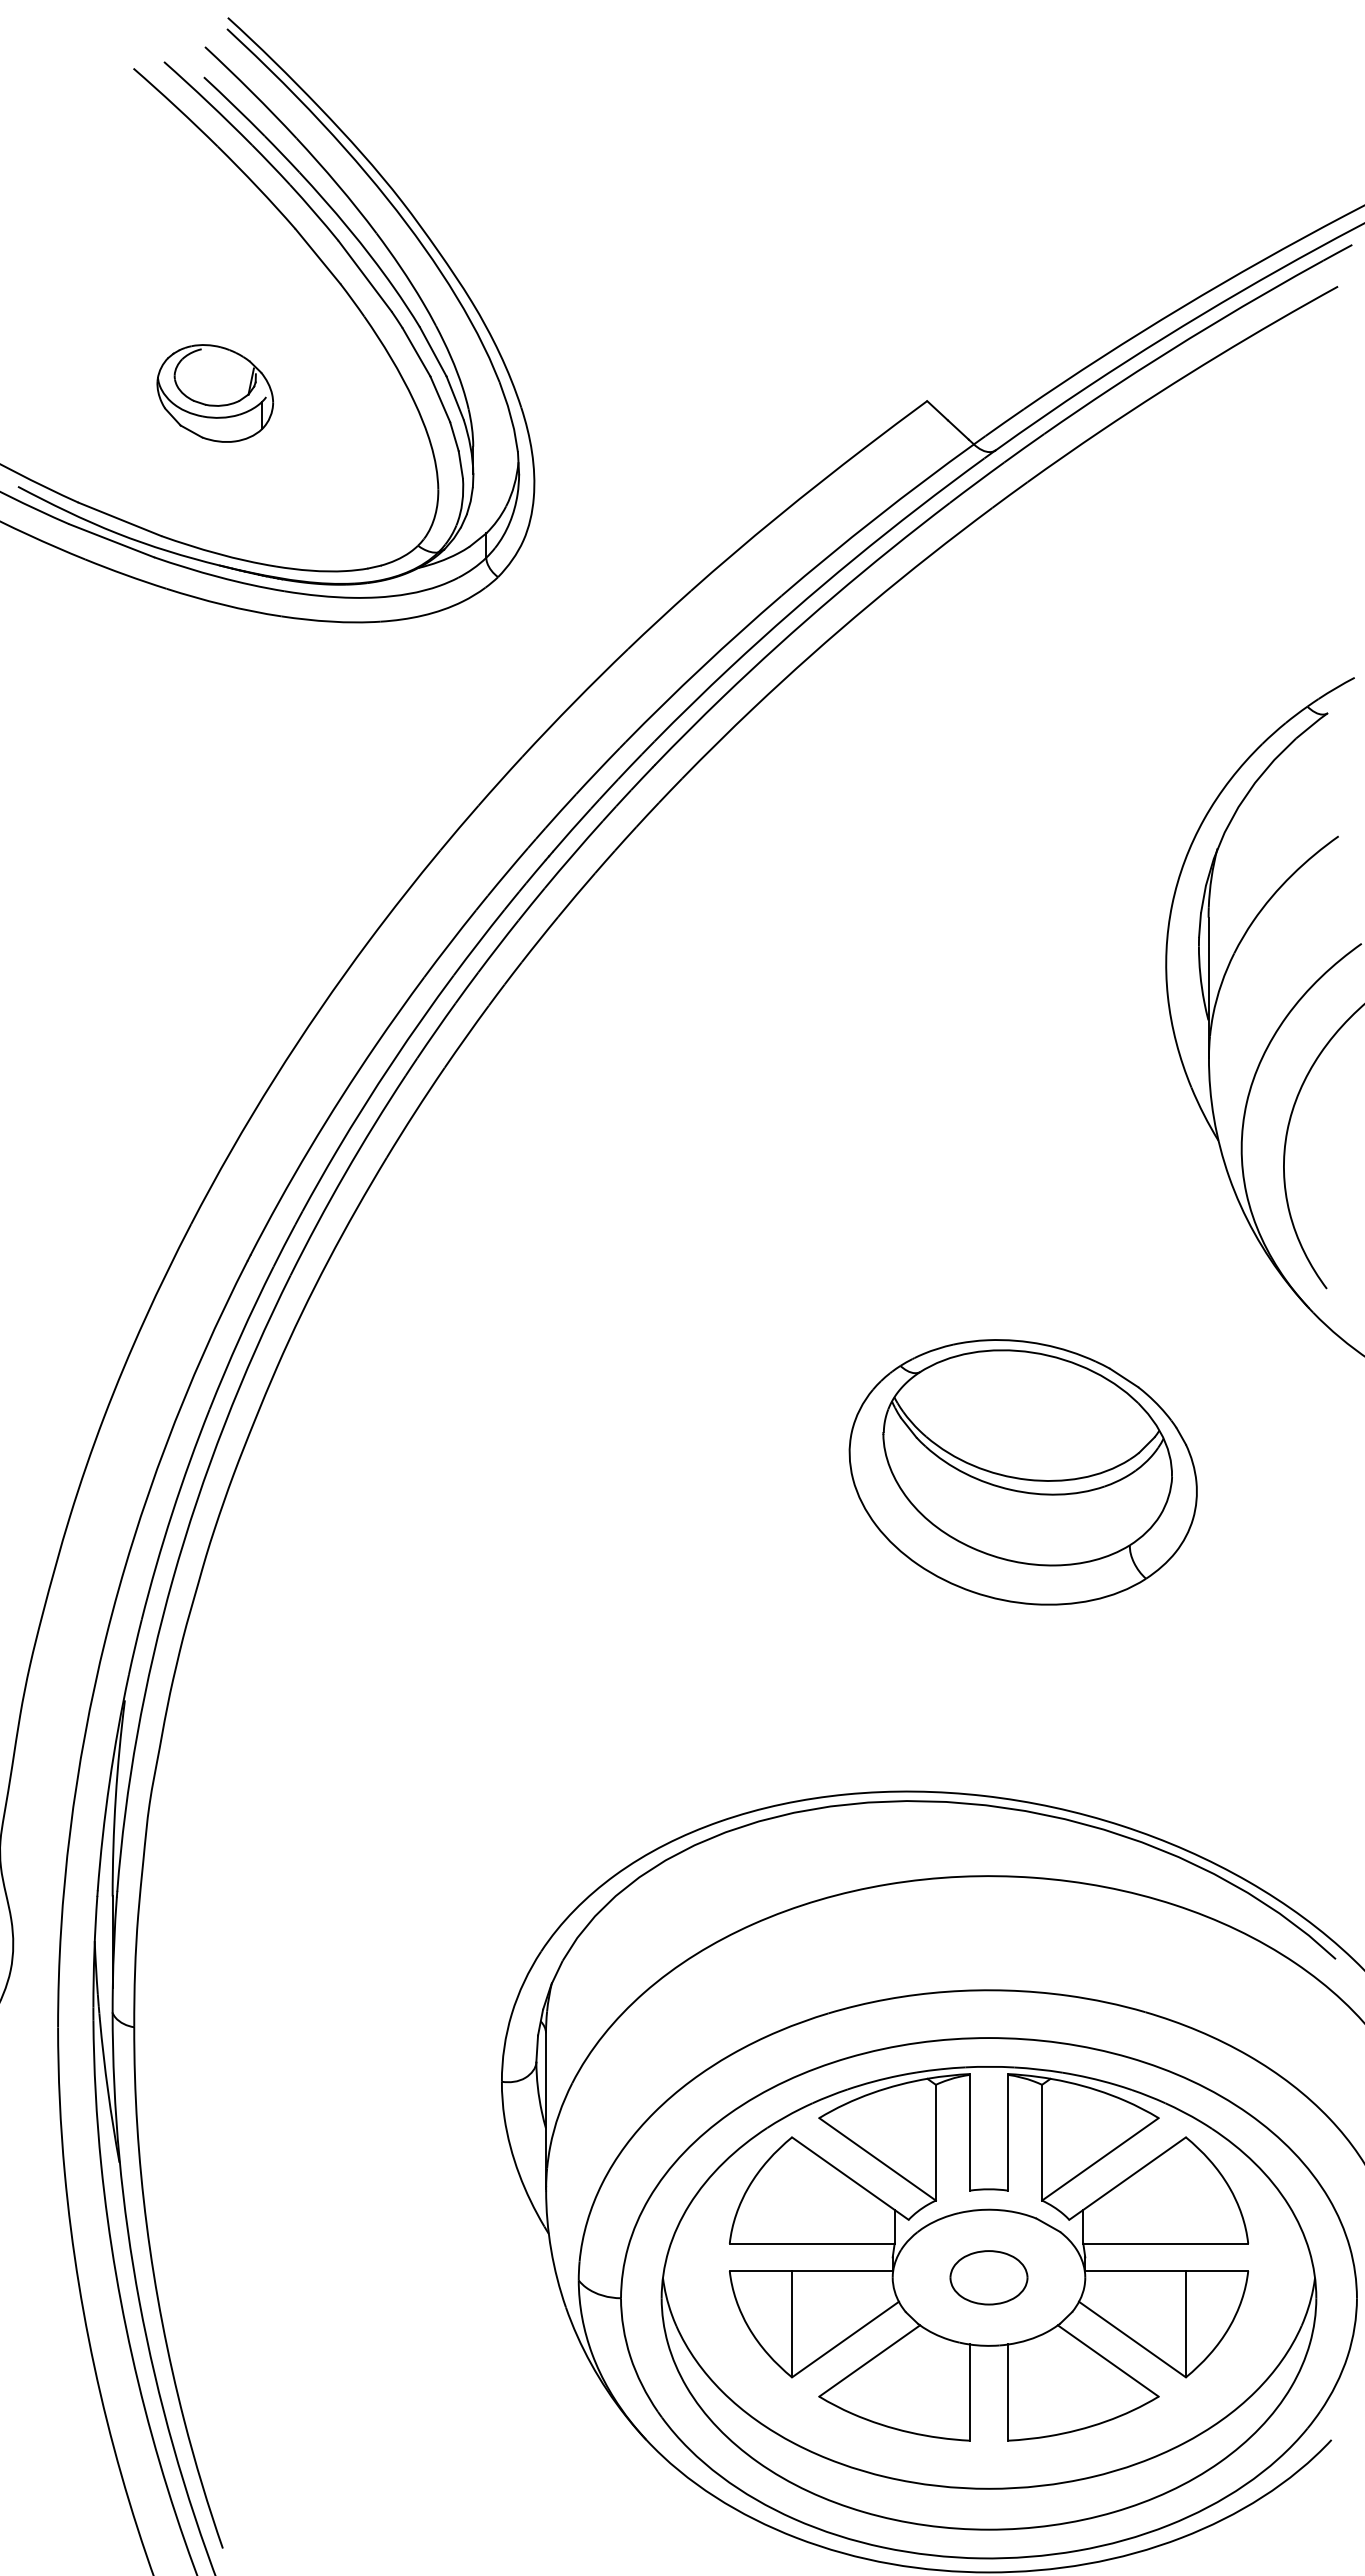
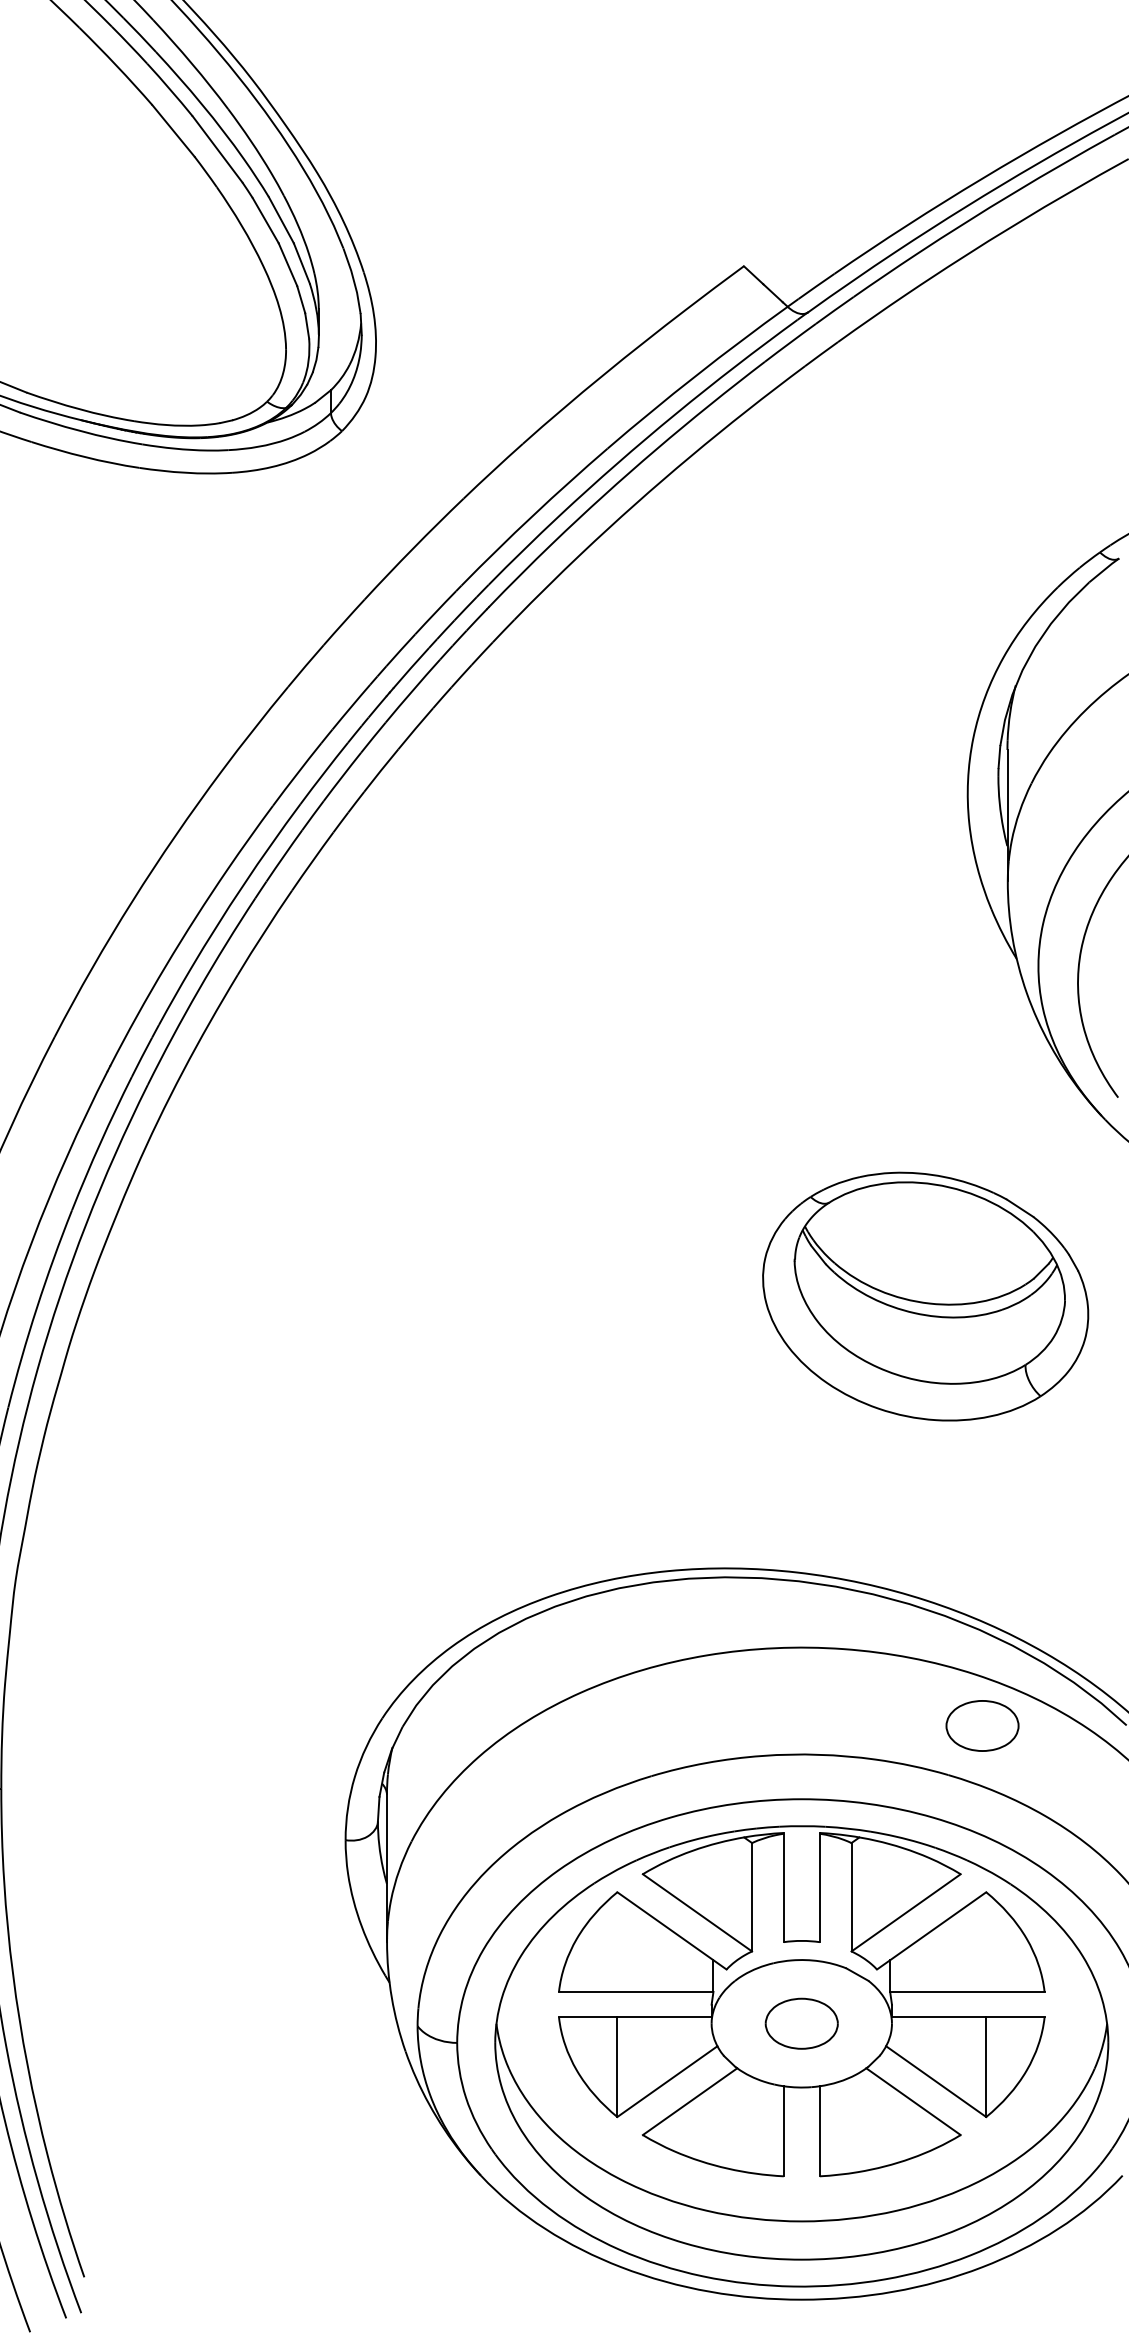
part: (214, 393) -> (76, 259), removed
part: (1022, 1472) -> (924, 1296), moved
part: (1181, 1959) -> (982, 1725), added

